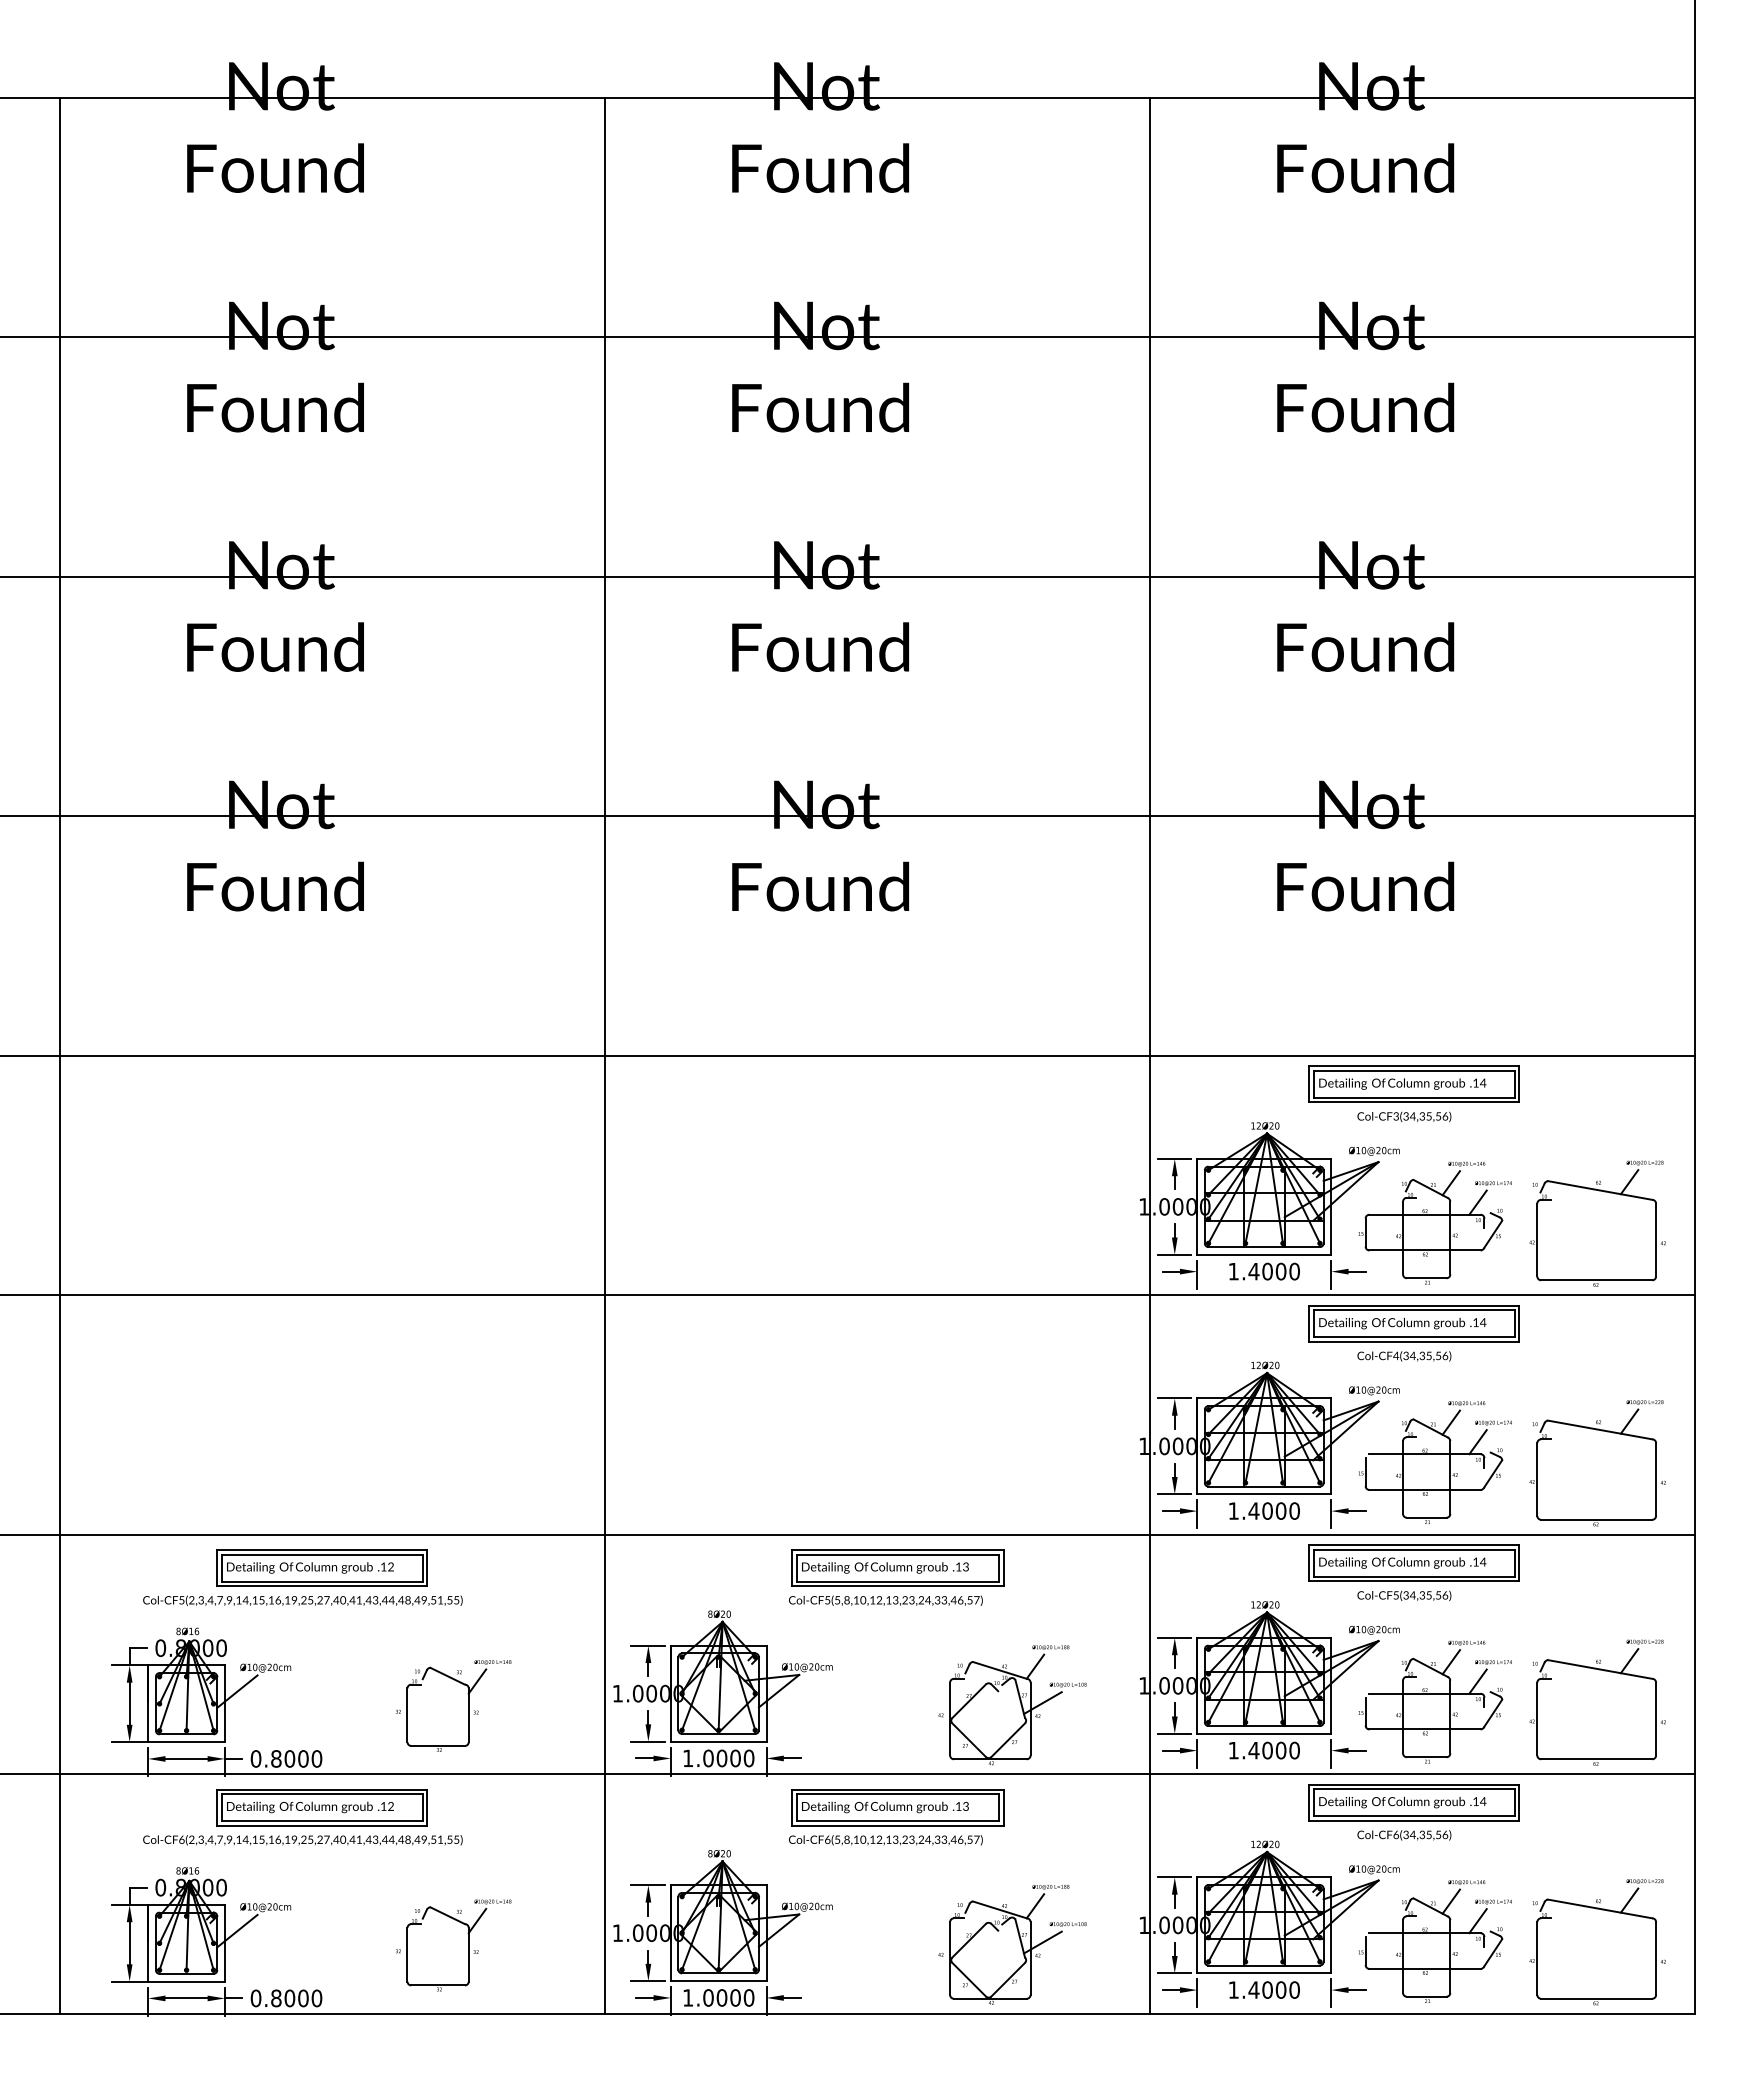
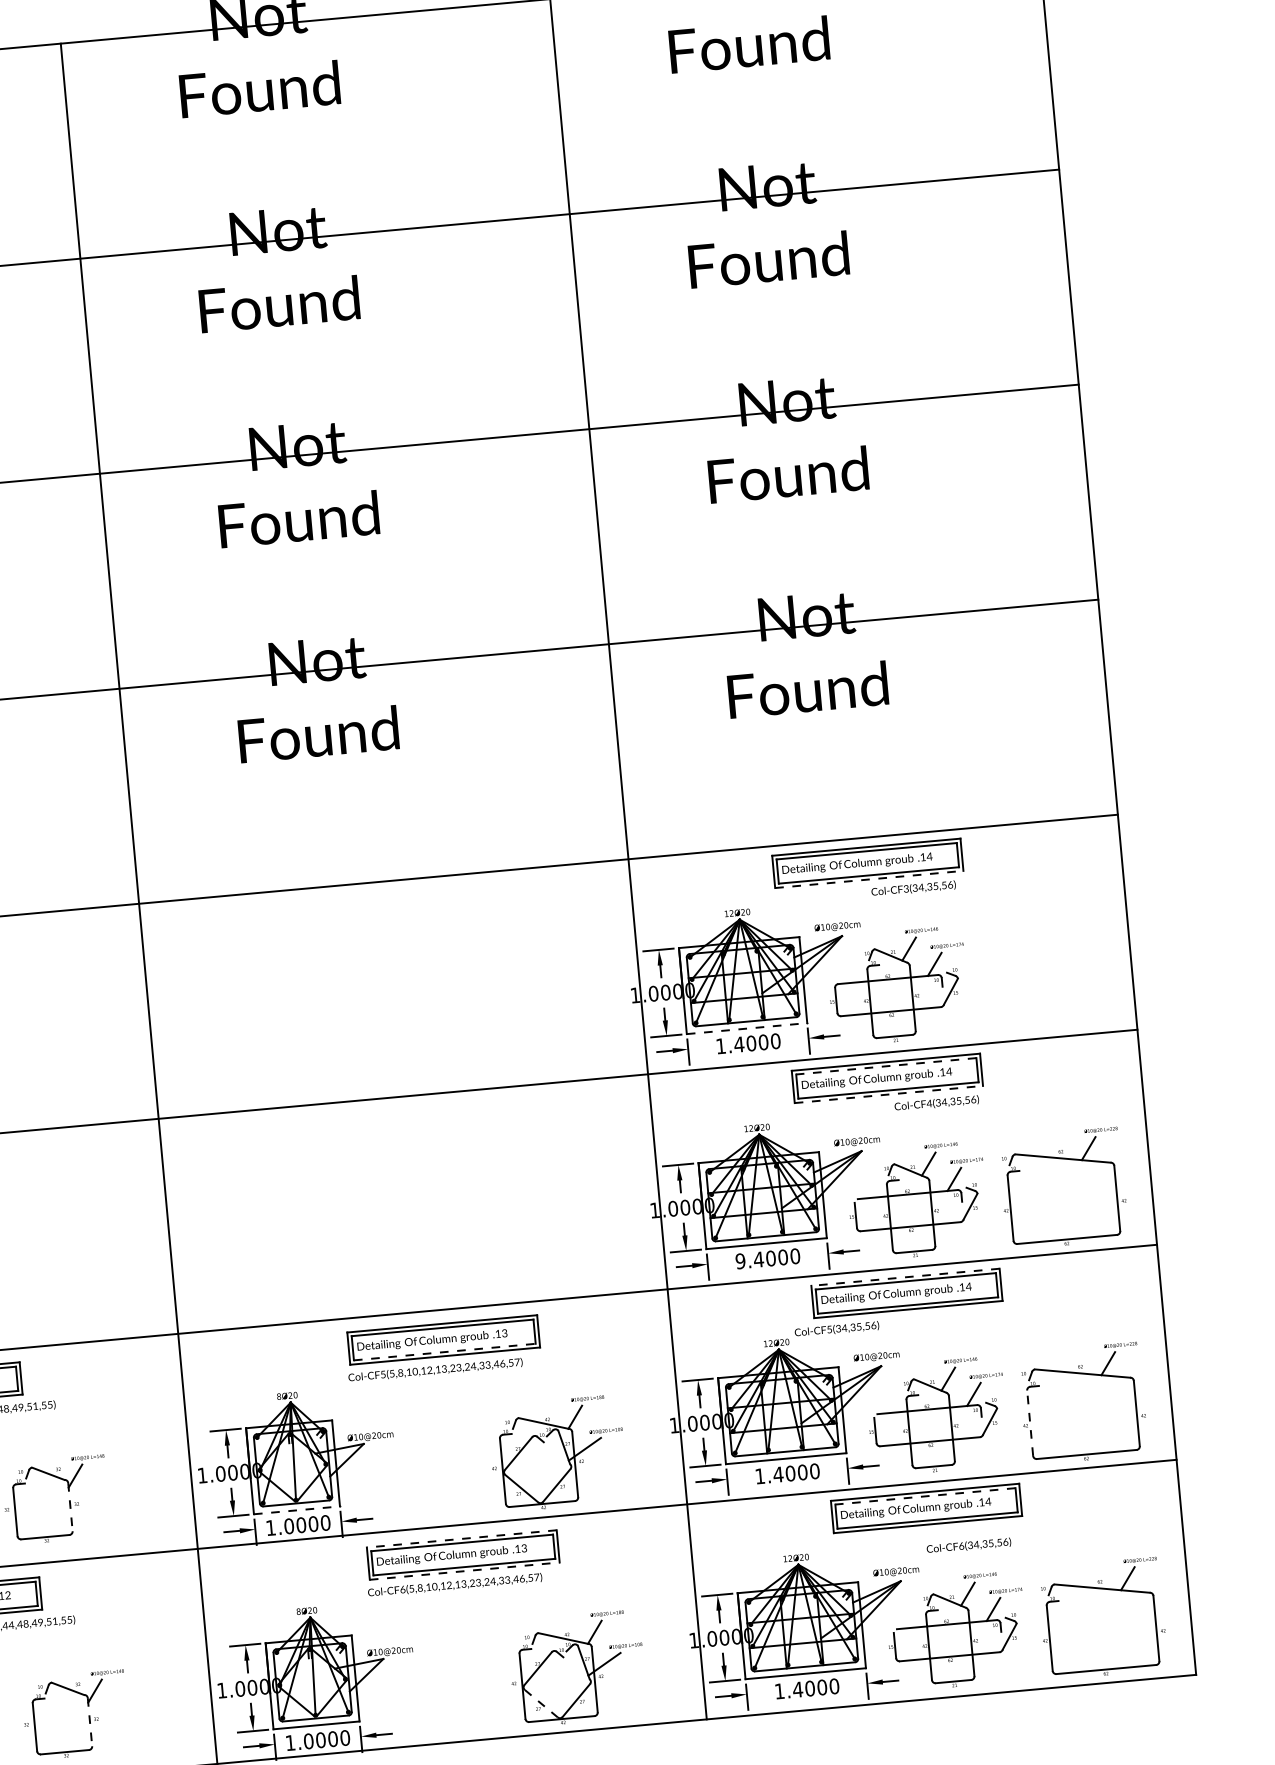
line: (1414, 1102) -> (869, 879), solid -> dashed
text: (1404, 1116) -> (913, 888), moved
part: (1604, 1192) -> (1047, 944), removed
line: (1264, 1254) -> (747, 1028), solid -> dashed
line: (1413, 1310) -> (885, 1066), solid -> dashed
line: (1414, 1341) -> (889, 1094), solid -> dashed
text: (1404, 1356) -> (936, 1103), moved
text: (1233, 1510) -> (740, 1260), 1.4000 -> 9.4000
line: (1414, 1545) -> (905, 1277), solid -> dashed
line: (898, 1581) -> (445, 1351), solid -> dashed
text: (1404, 1595) -> (837, 1328), moved
line: (468, 1715) -> (70, 1507), solid -> dashed
line: (1537, 1718) -> (1030, 1422), solid -> dashed
line: (718, 1741) -> (296, 1510), solid -> dashed
line: (897, 1789) -> (461, 1538), solid -> dashed
line: (1413, 1789) -> (924, 1496), solid -> dashed
line: (897, 1825) -> (464, 1571), solid -> dashed
text: (1404, 1835) -> (969, 1545), moved
line: (468, 1954) -> (89, 1721), solid -> dashed
line: (969, 1979) -> (541, 1703), solid -> dashed

